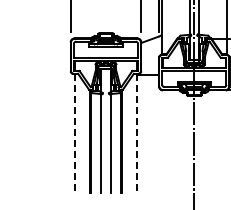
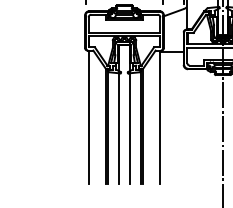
line: (74, 133) -> (89, 117), dashed -> solid
line: (137, 133) -> (159, 117), dashed -> solid

